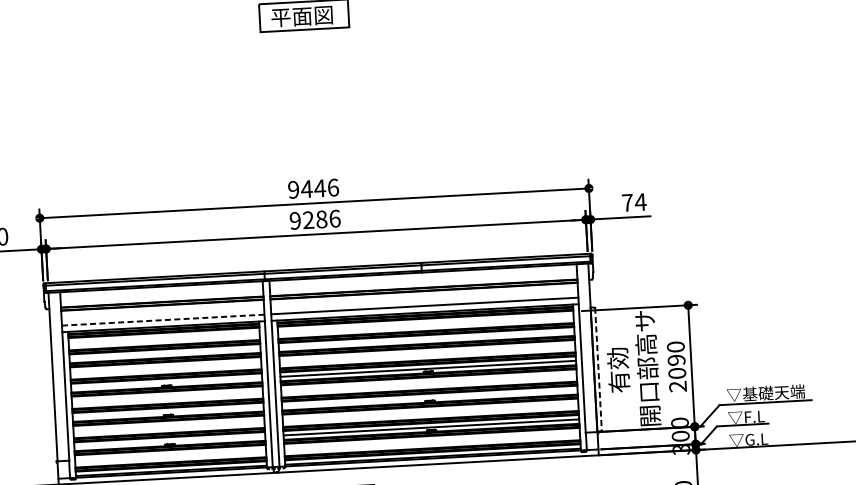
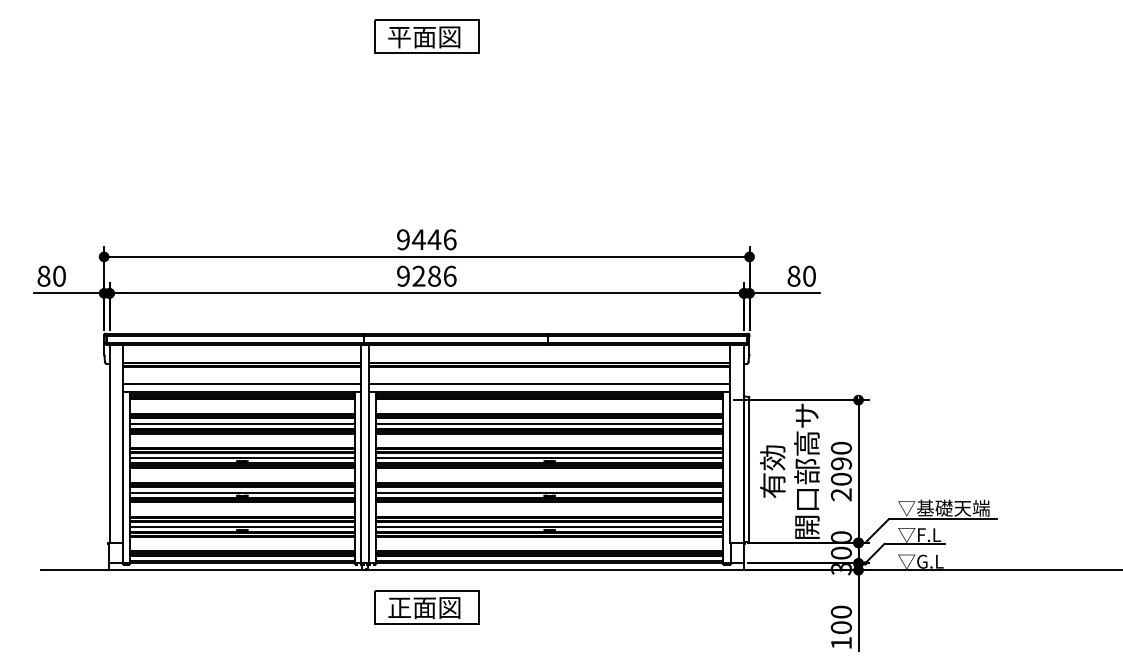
text: (633, 201) -> (801, 275), 74 -> 80
line: (163, 320) -> (242, 384), dashed -> solid
line: (426, 339) -> (549, 423), added
line: (165, 353) -> (242, 423), added
line: (598, 369) -> (749, 469), dashed -> solid
line: (166, 383) -> (242, 458), added
line: (429, 398) -> (549, 492), added
line: (168, 412) -> (242, 492), added
line: (169, 441) -> (242, 526), added

